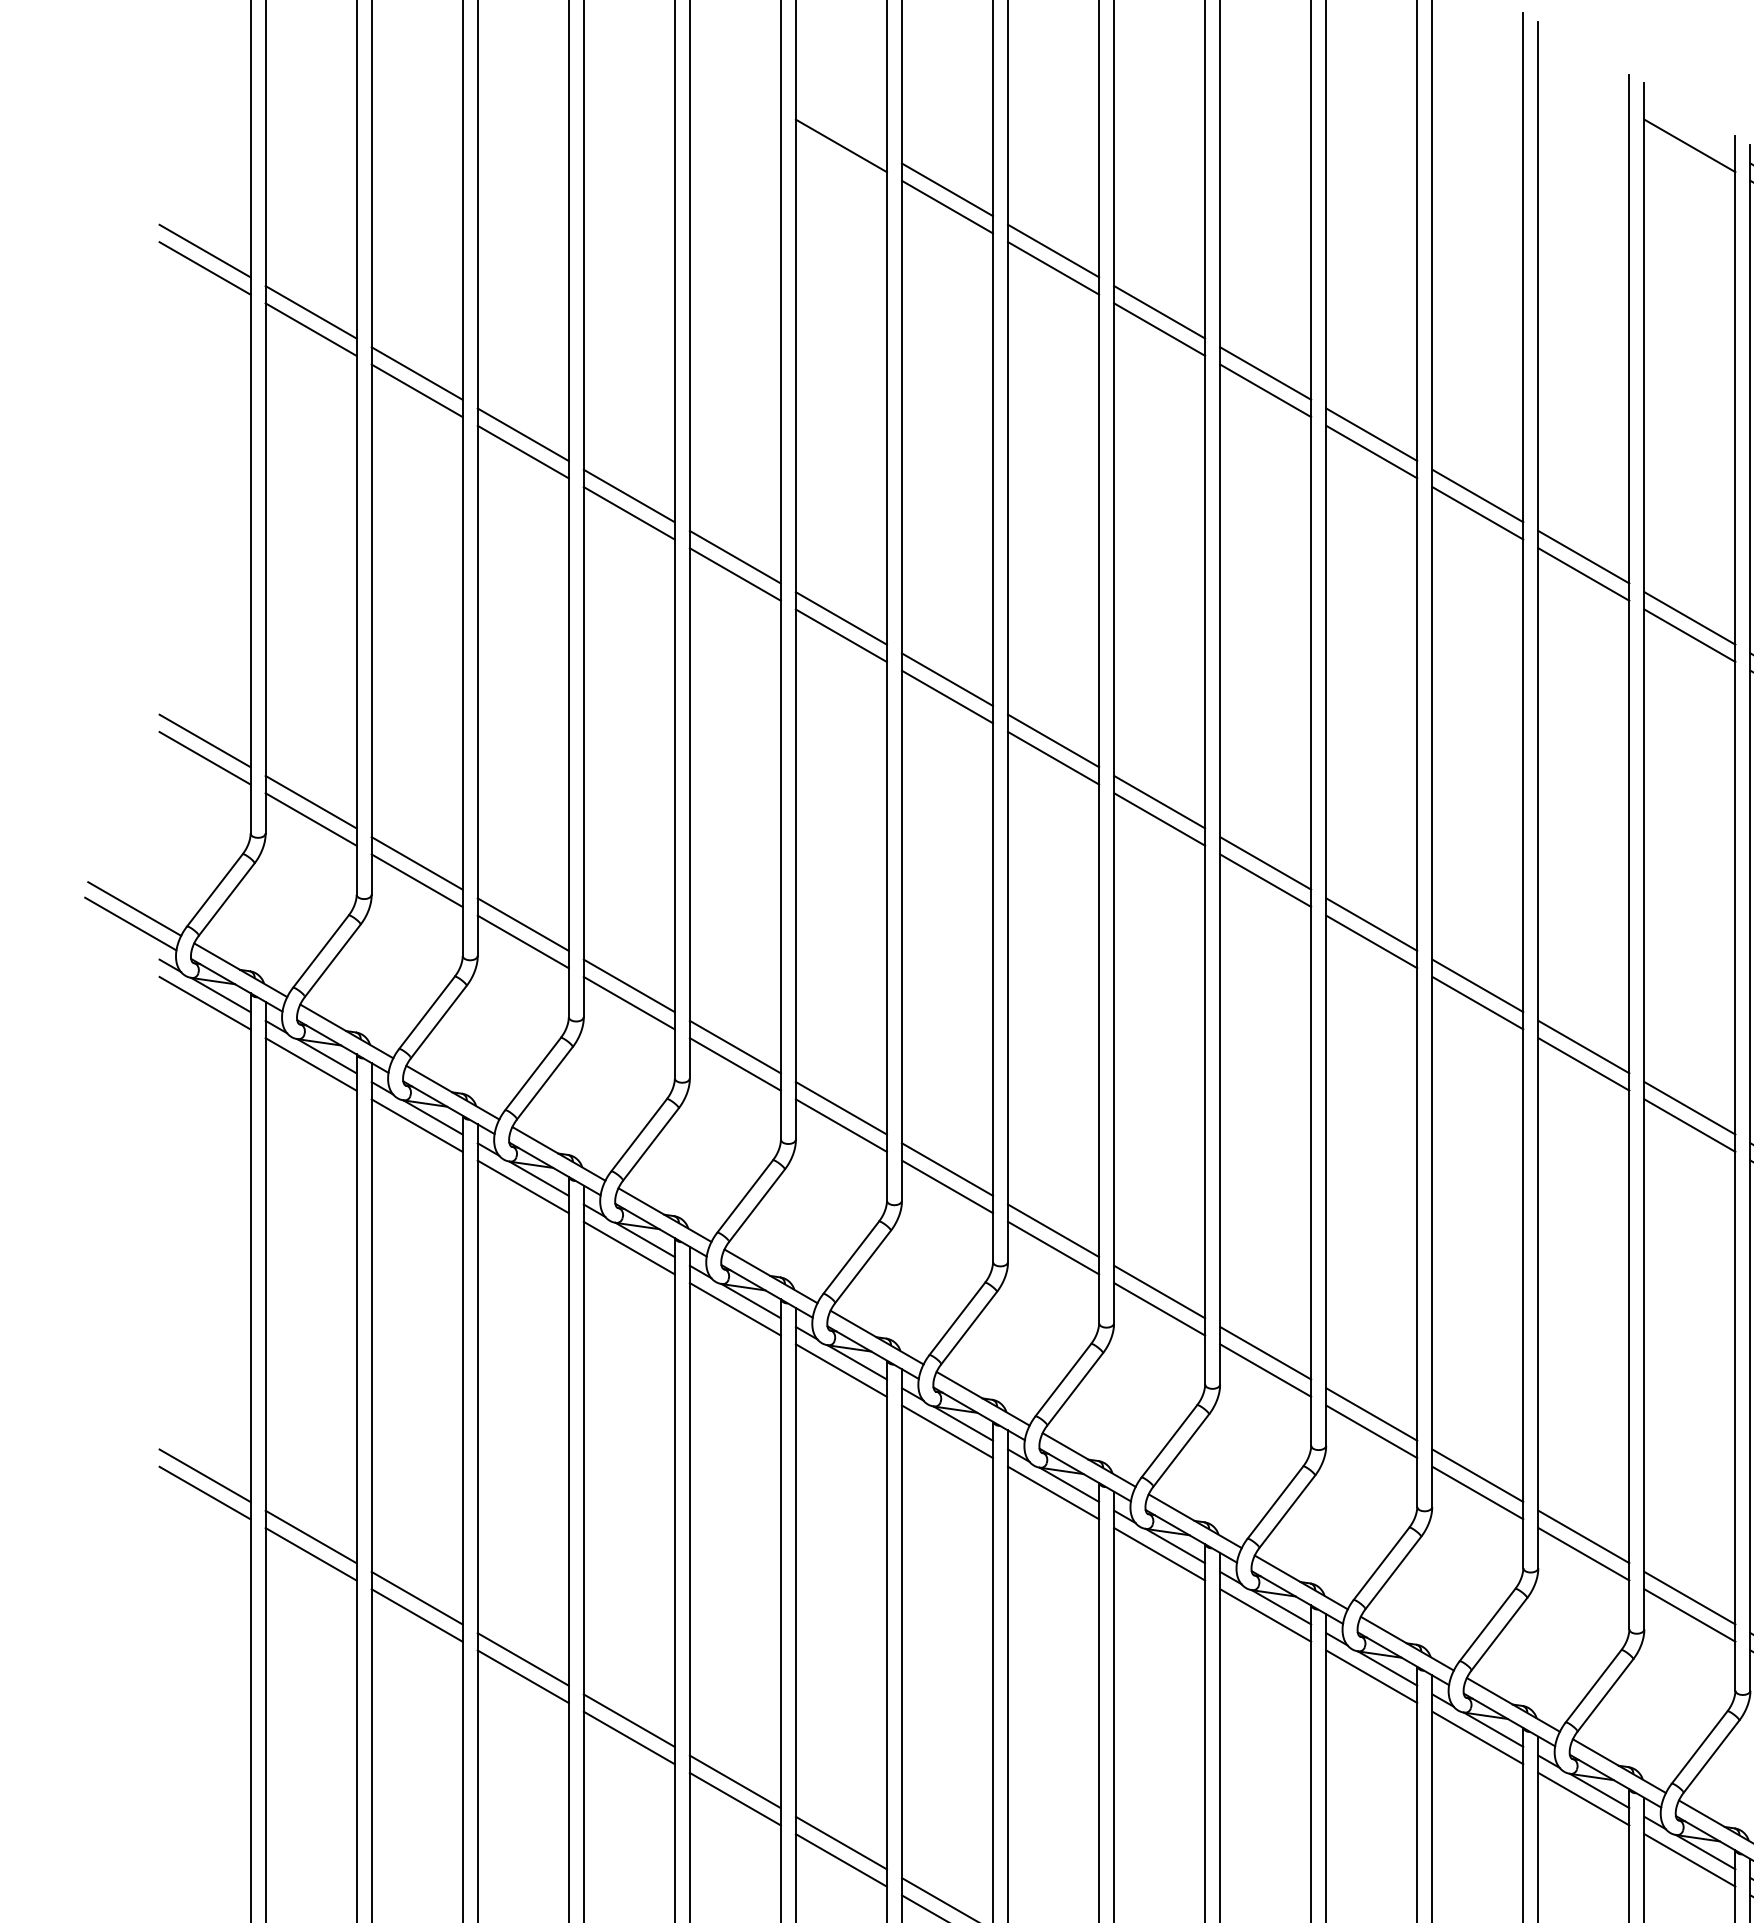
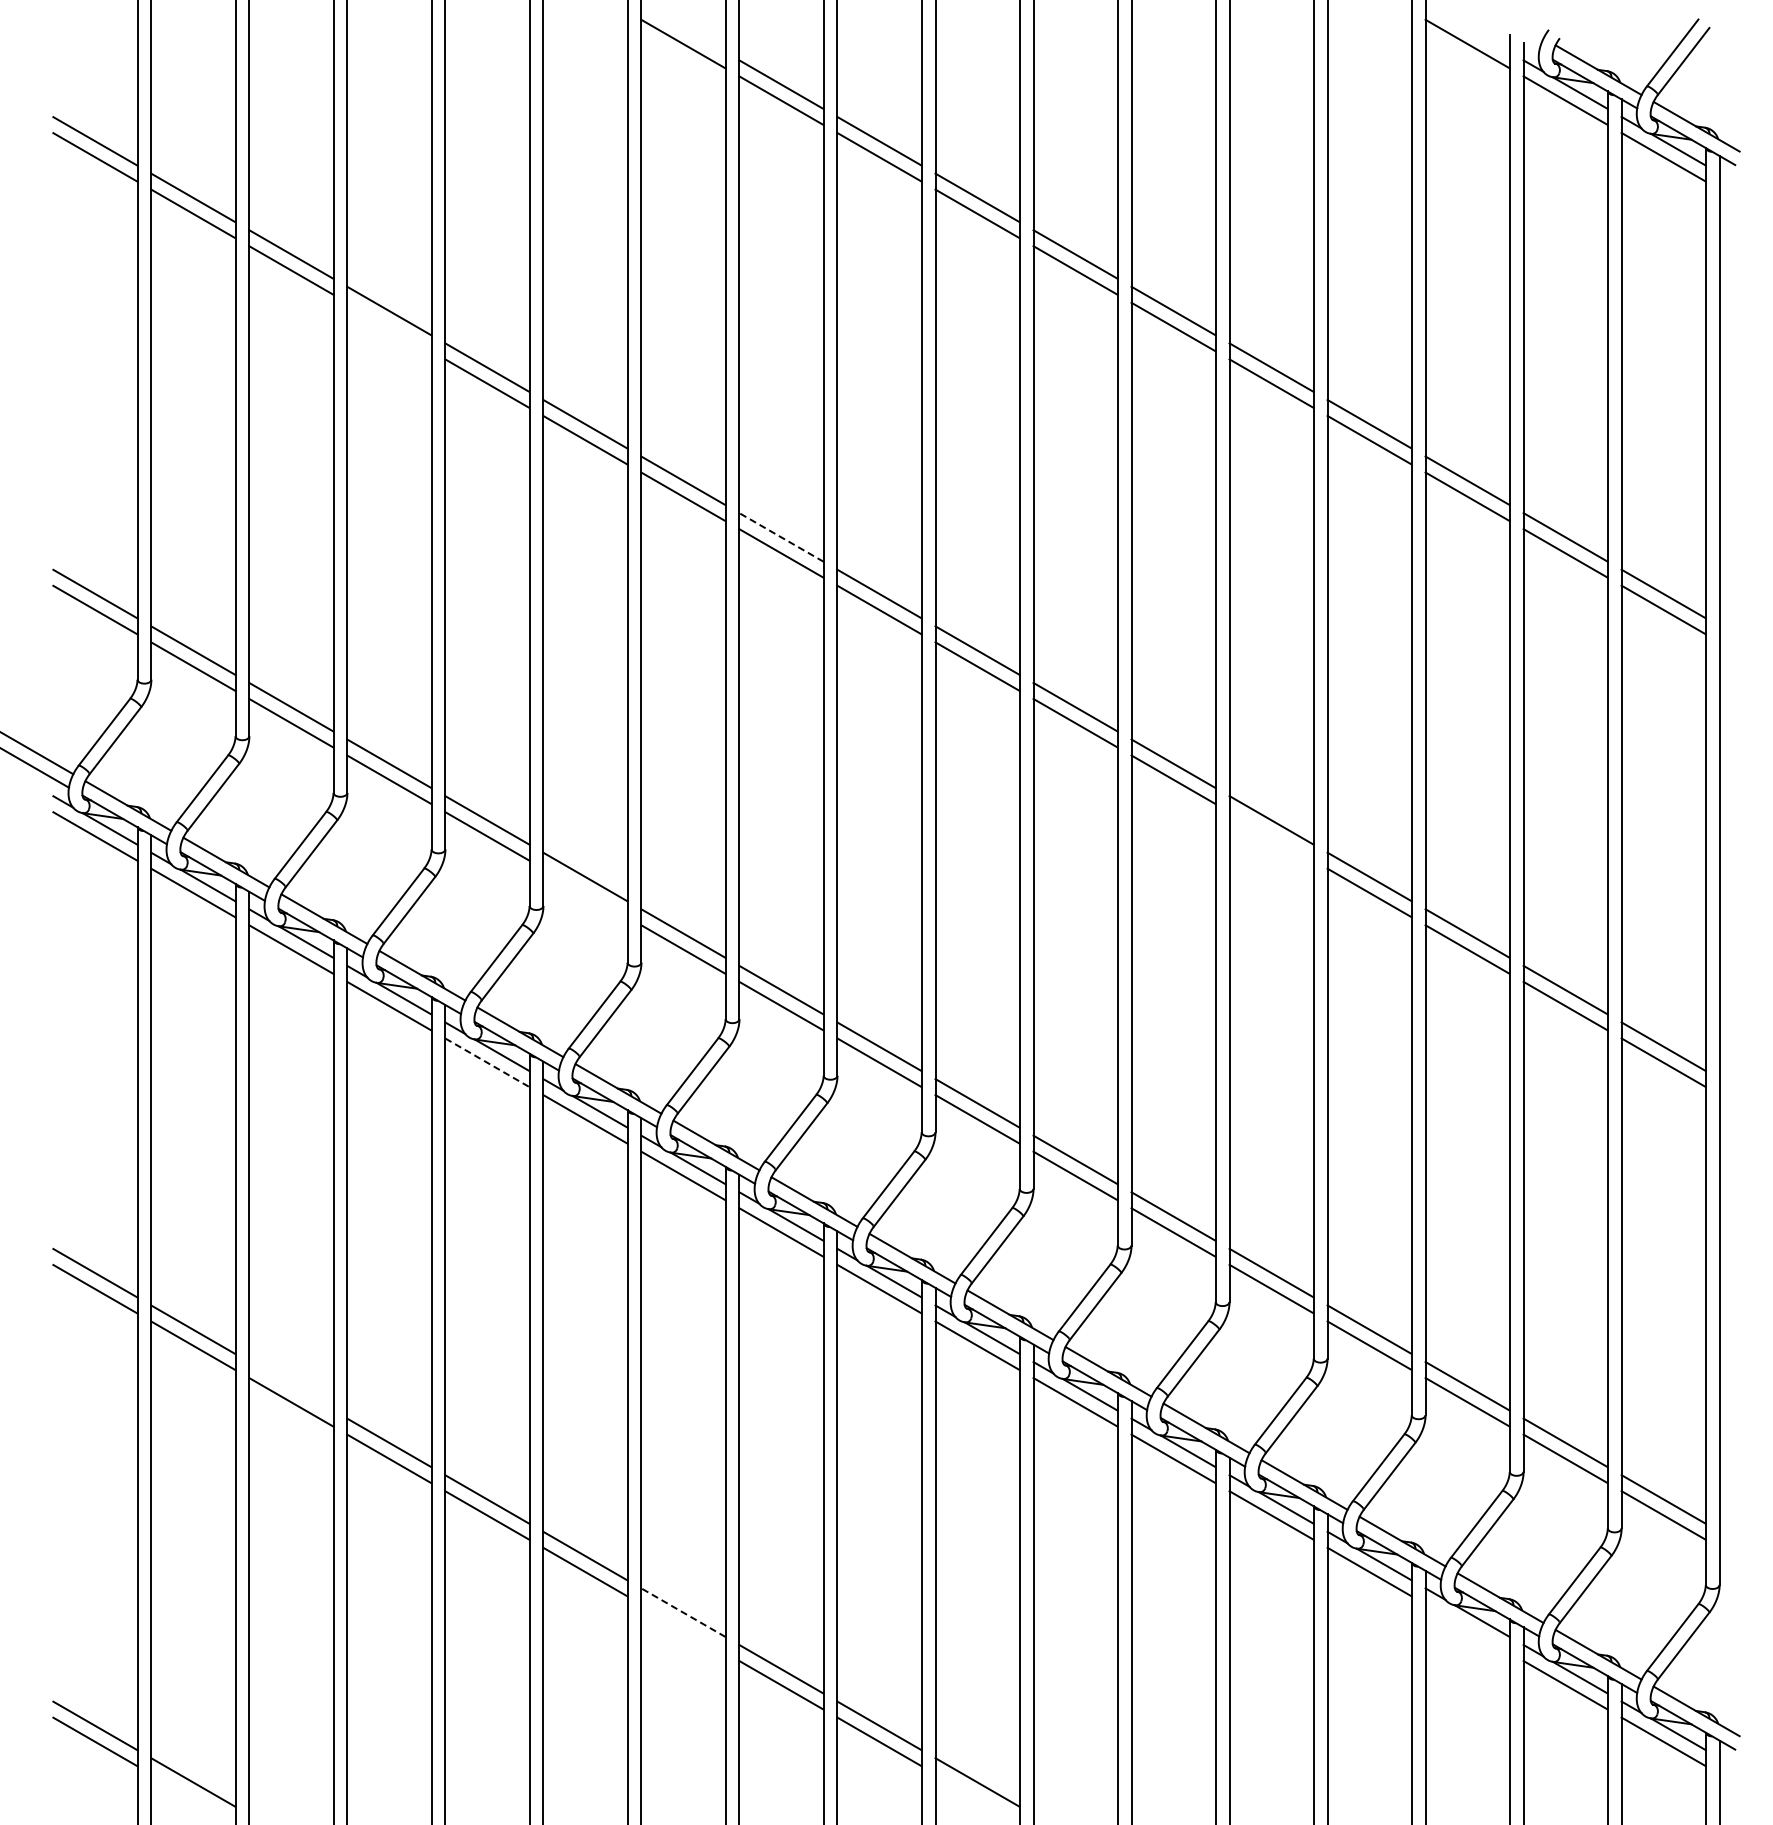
line: (523, 451) -> (389, 326), removed
line: (947, 679) -> (781, 537), solid -> dashed
line: (1477, 1003) -> (1271, 836), removed
line: (735, 1063) -> (585, 892), removed
line: (629, 1247) -> (487, 1062), solid -> dashed
line: (417, 1598) -> (291, 1386), removed
line: (841, 1842) -> (683, 1612), solid -> dashed
line: (841, 1860) -> (683, 1628), removed
line: (1689, 1860) -> (1467, 1628), removed

